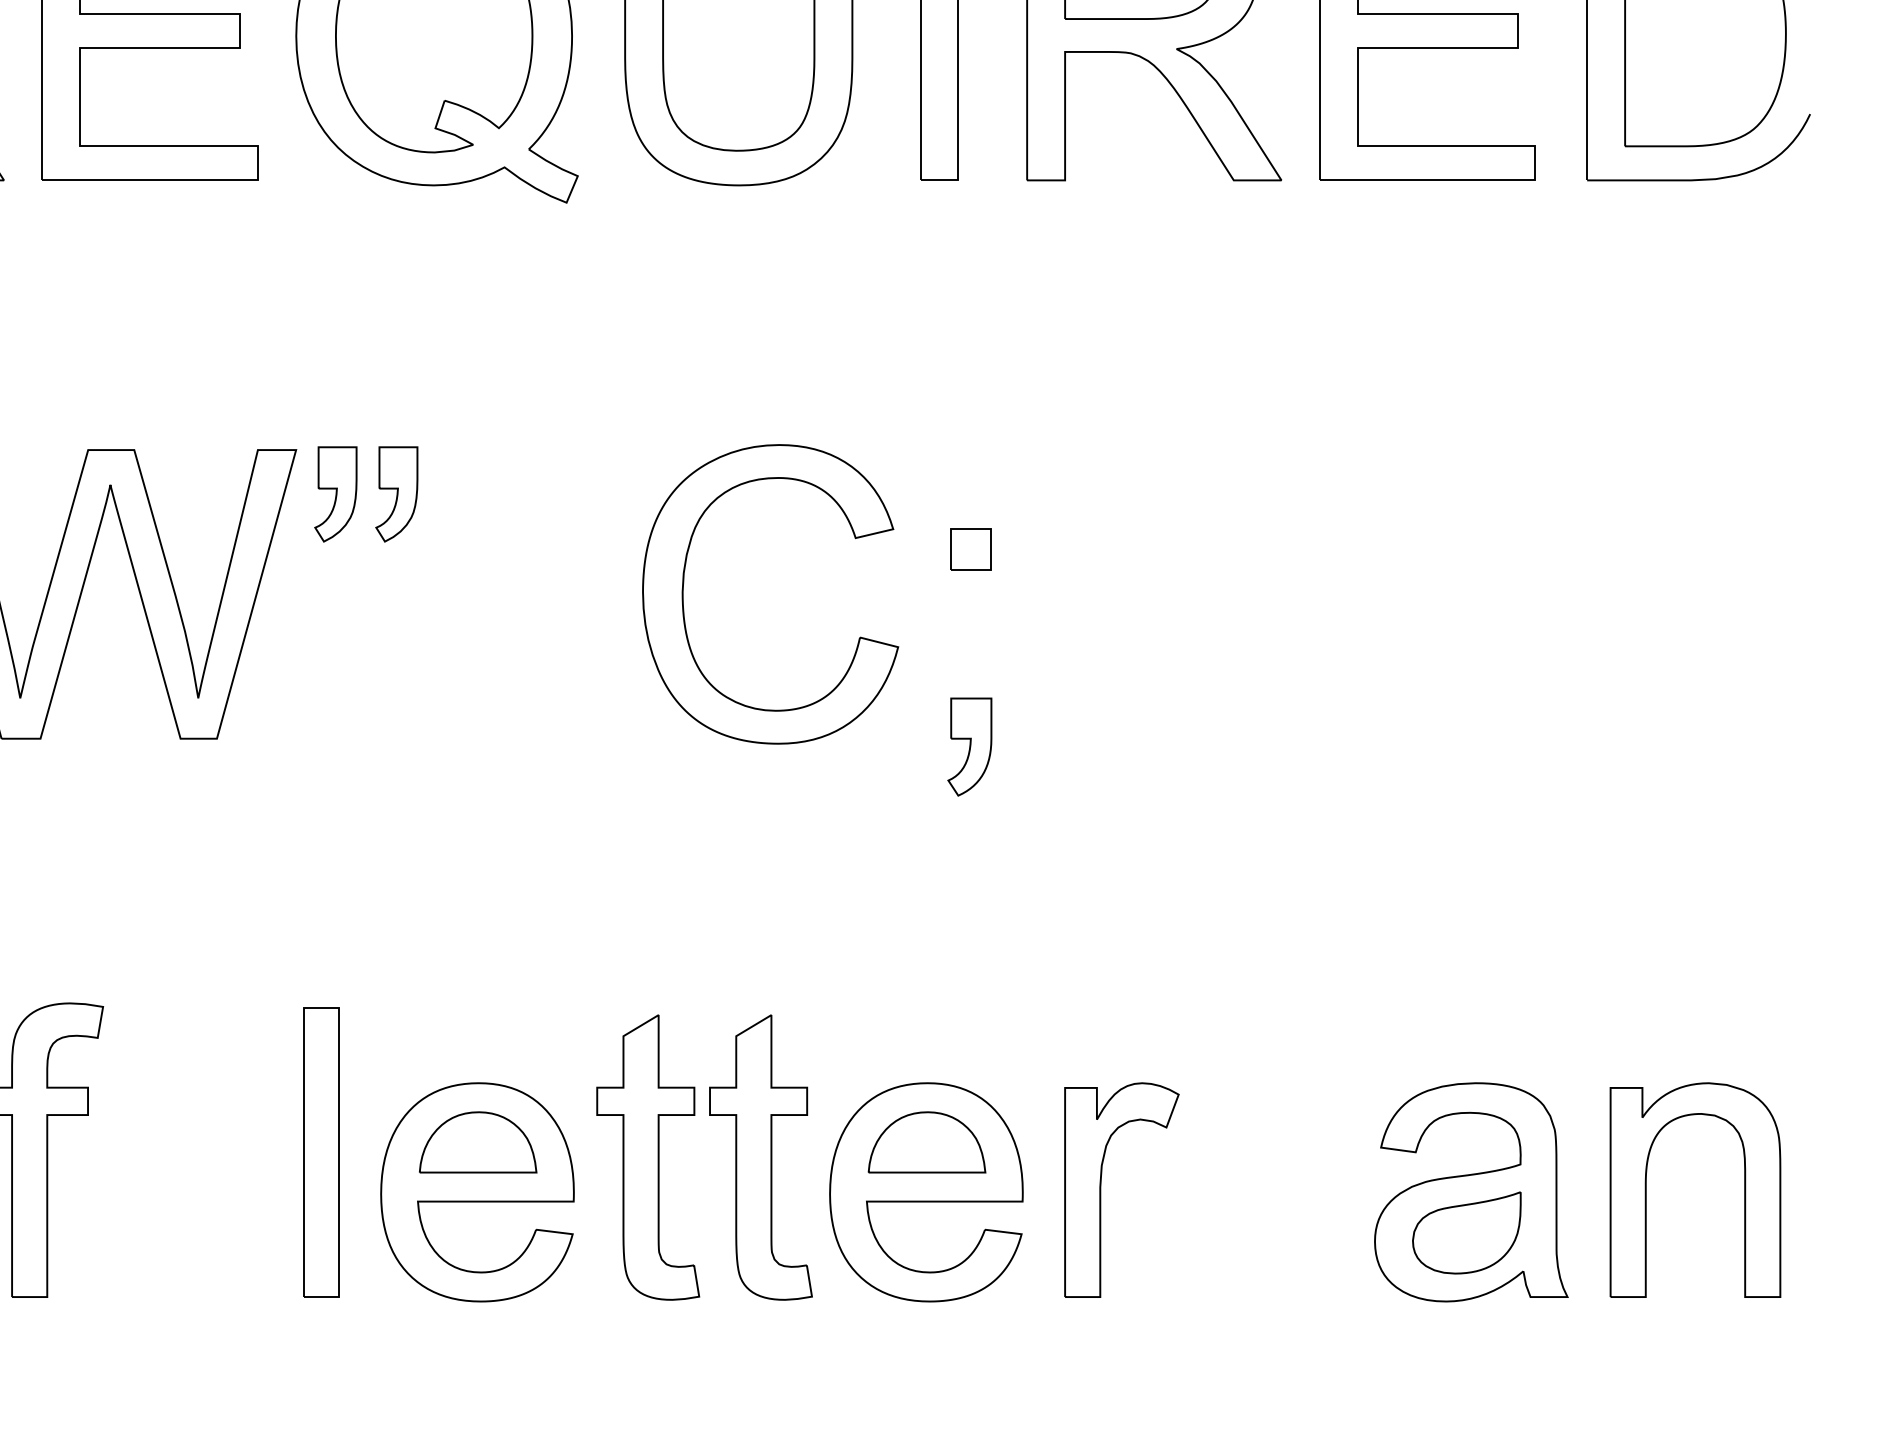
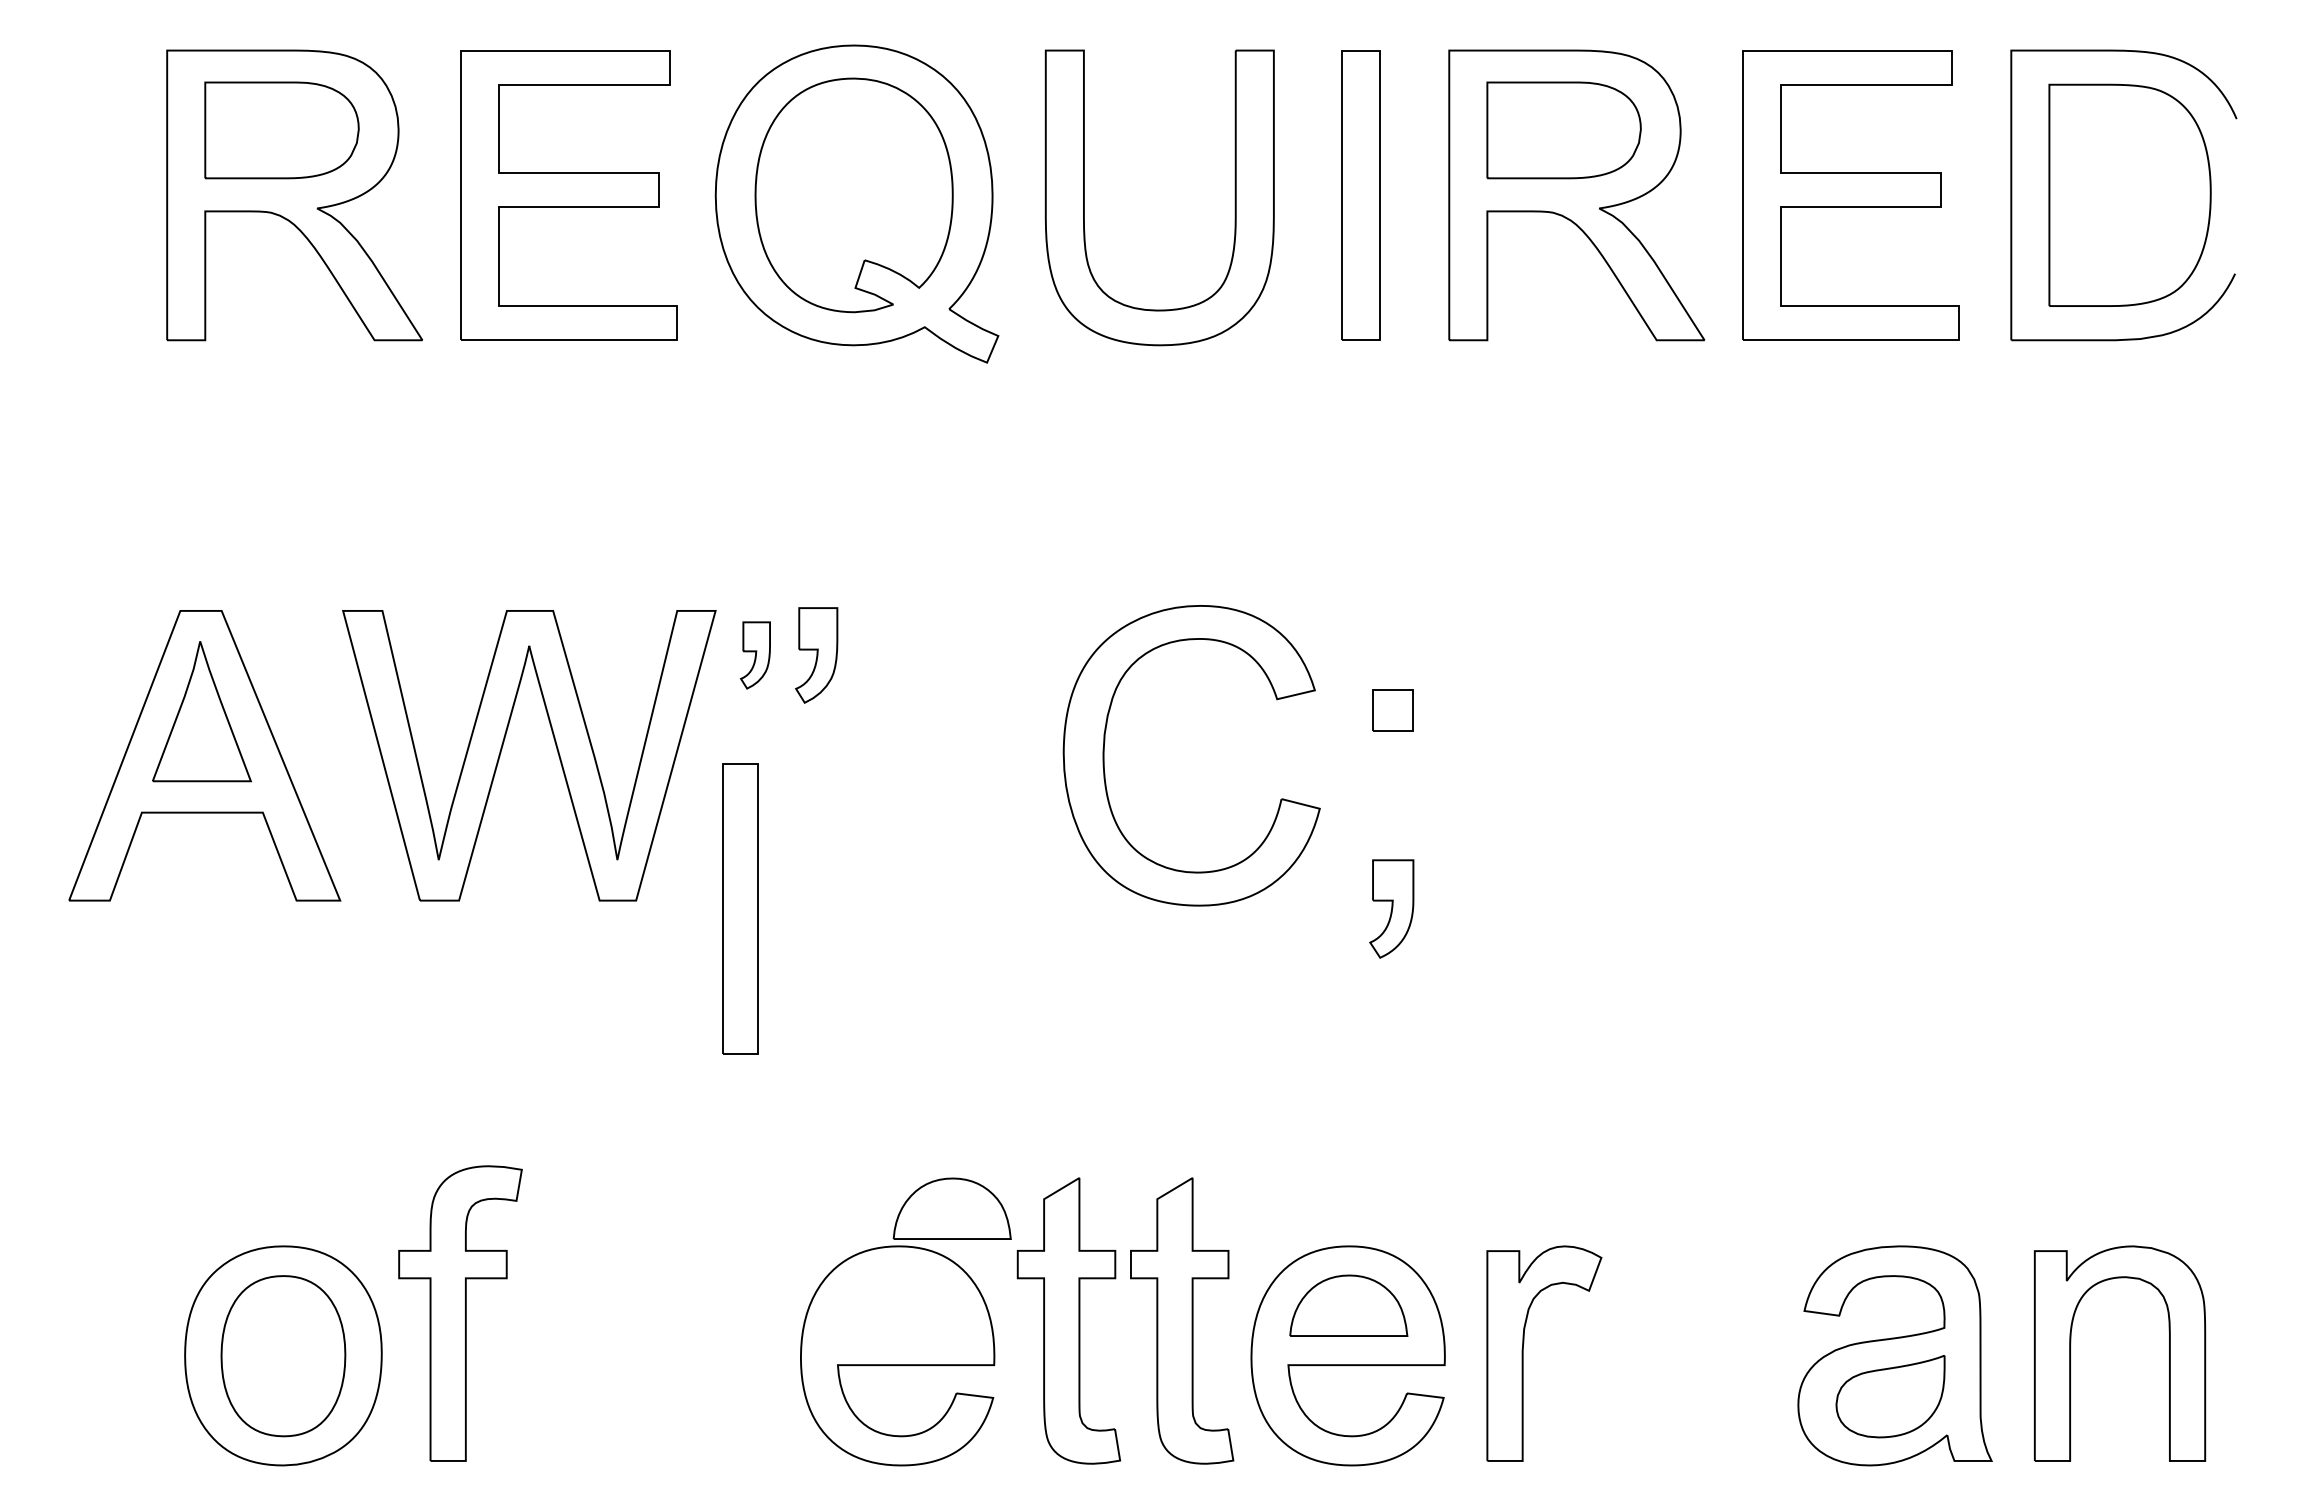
part: (335, 494) -> (755, 655), size x0.7
part: (477, 1142) -> (951, 1208), moved
part: (320, 1152) -> (740, 908), moved

